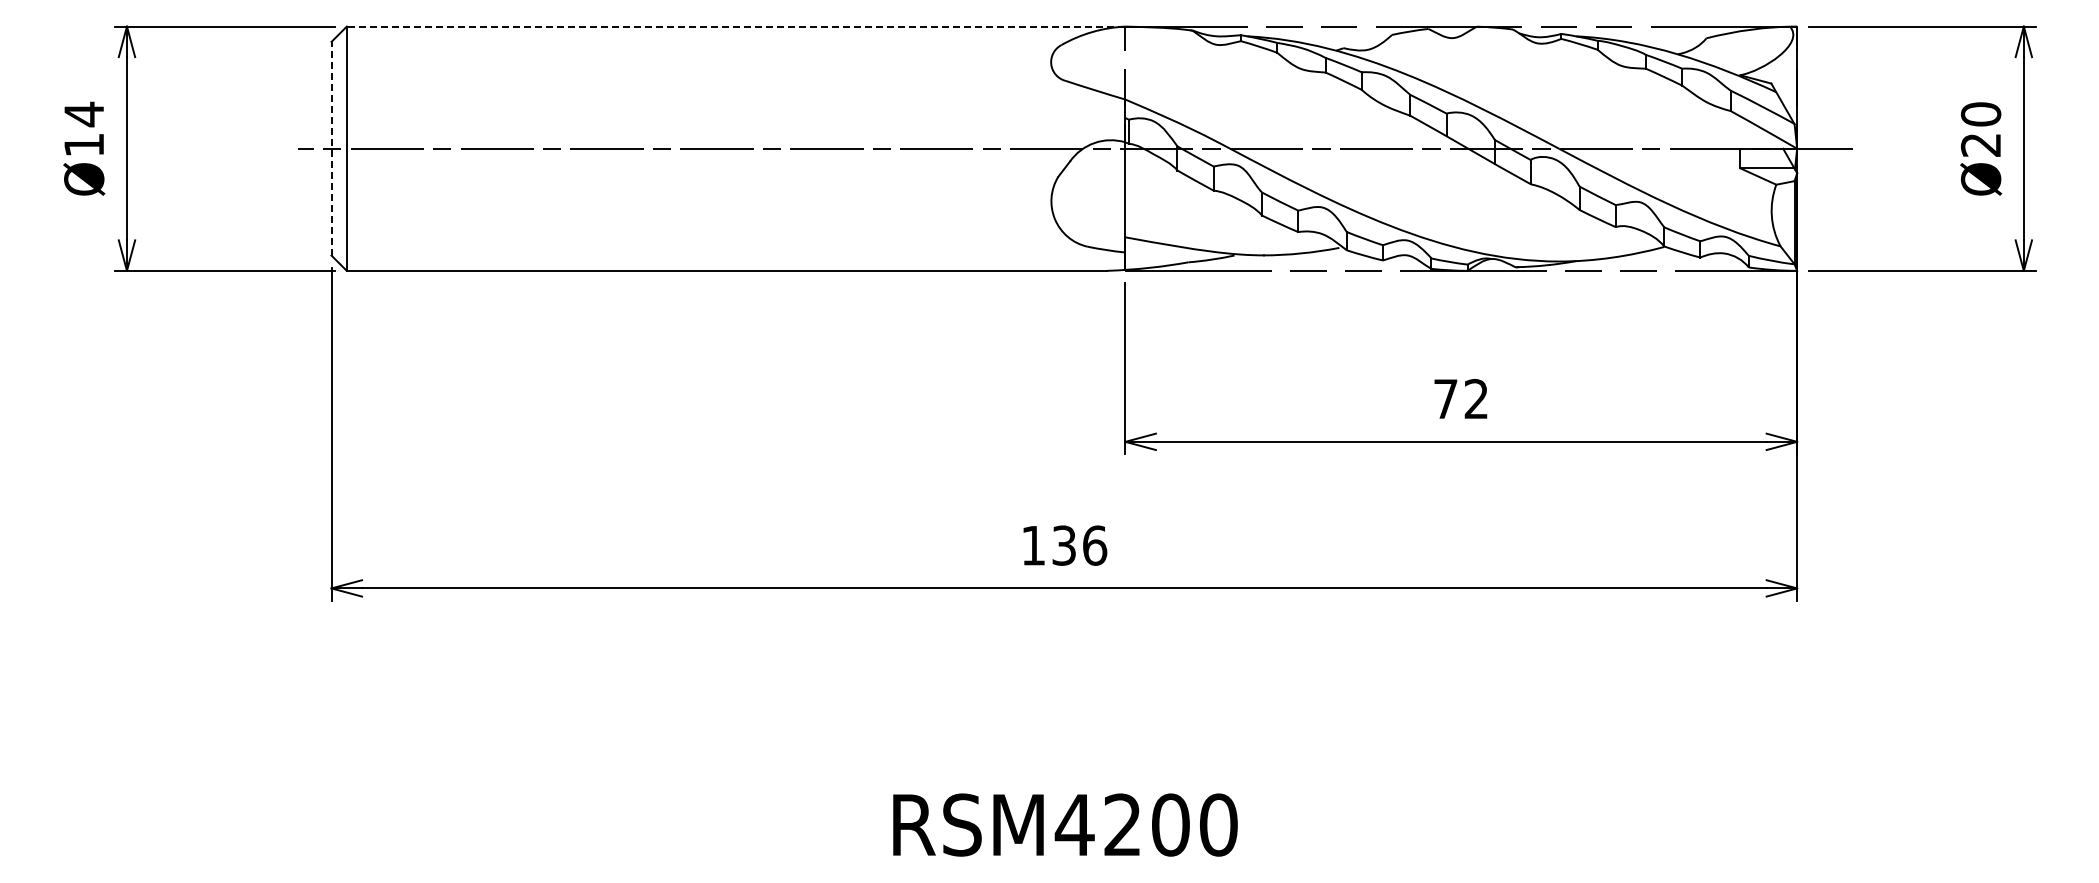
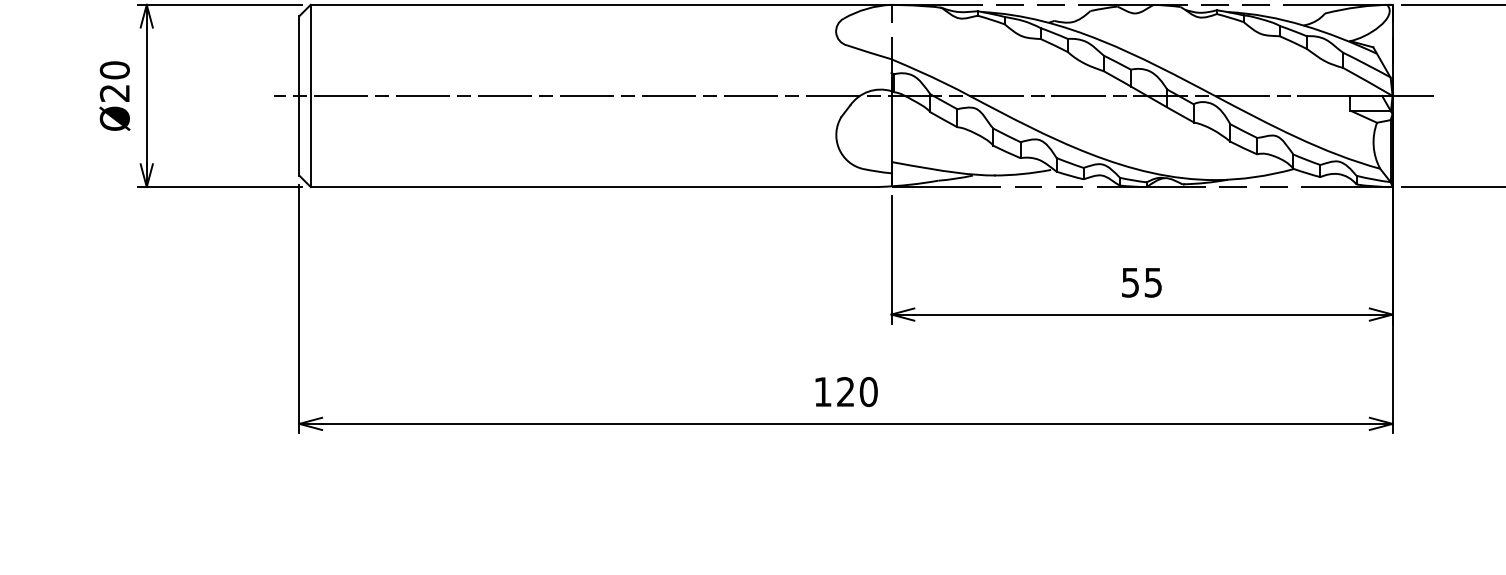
line: (735, 26) -> (600, 4), dashed -> solid
text: (84, 128) -> (115, 80), Ø14 -> Ø20
line: (331, 148) -> (299, 95), dashed -> solid
text: (1460, 398) -> (1141, 282), 72 -> 55
text: (1079, 545) -> (857, 391), 136 -> 120

